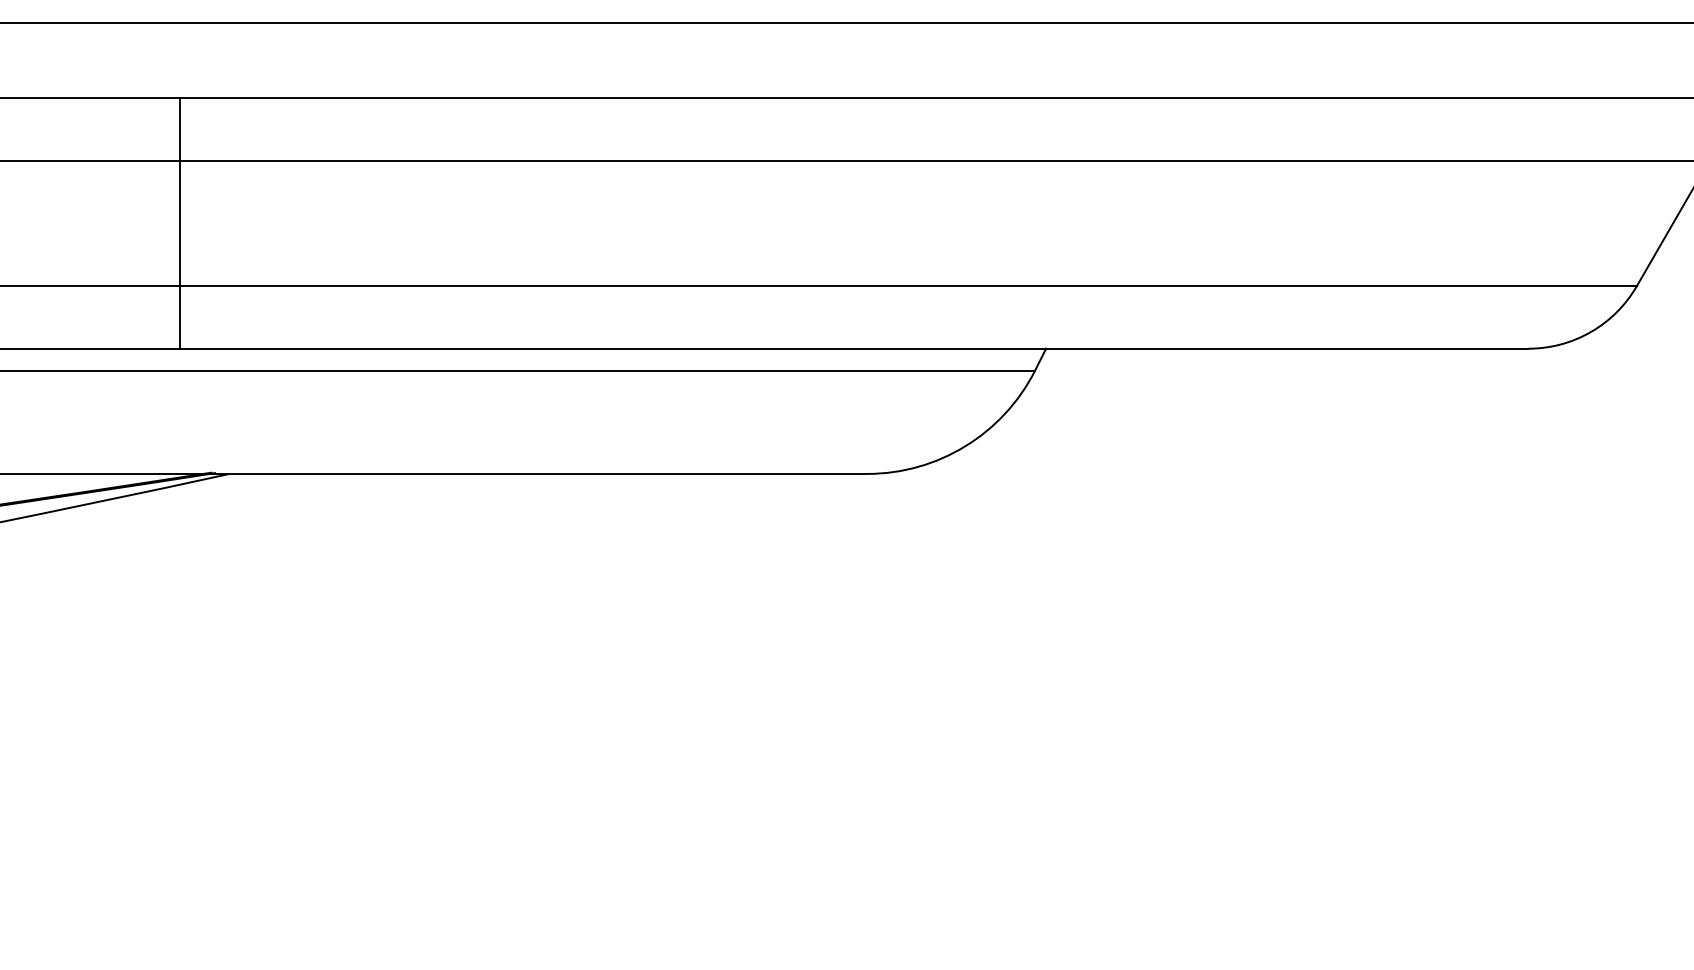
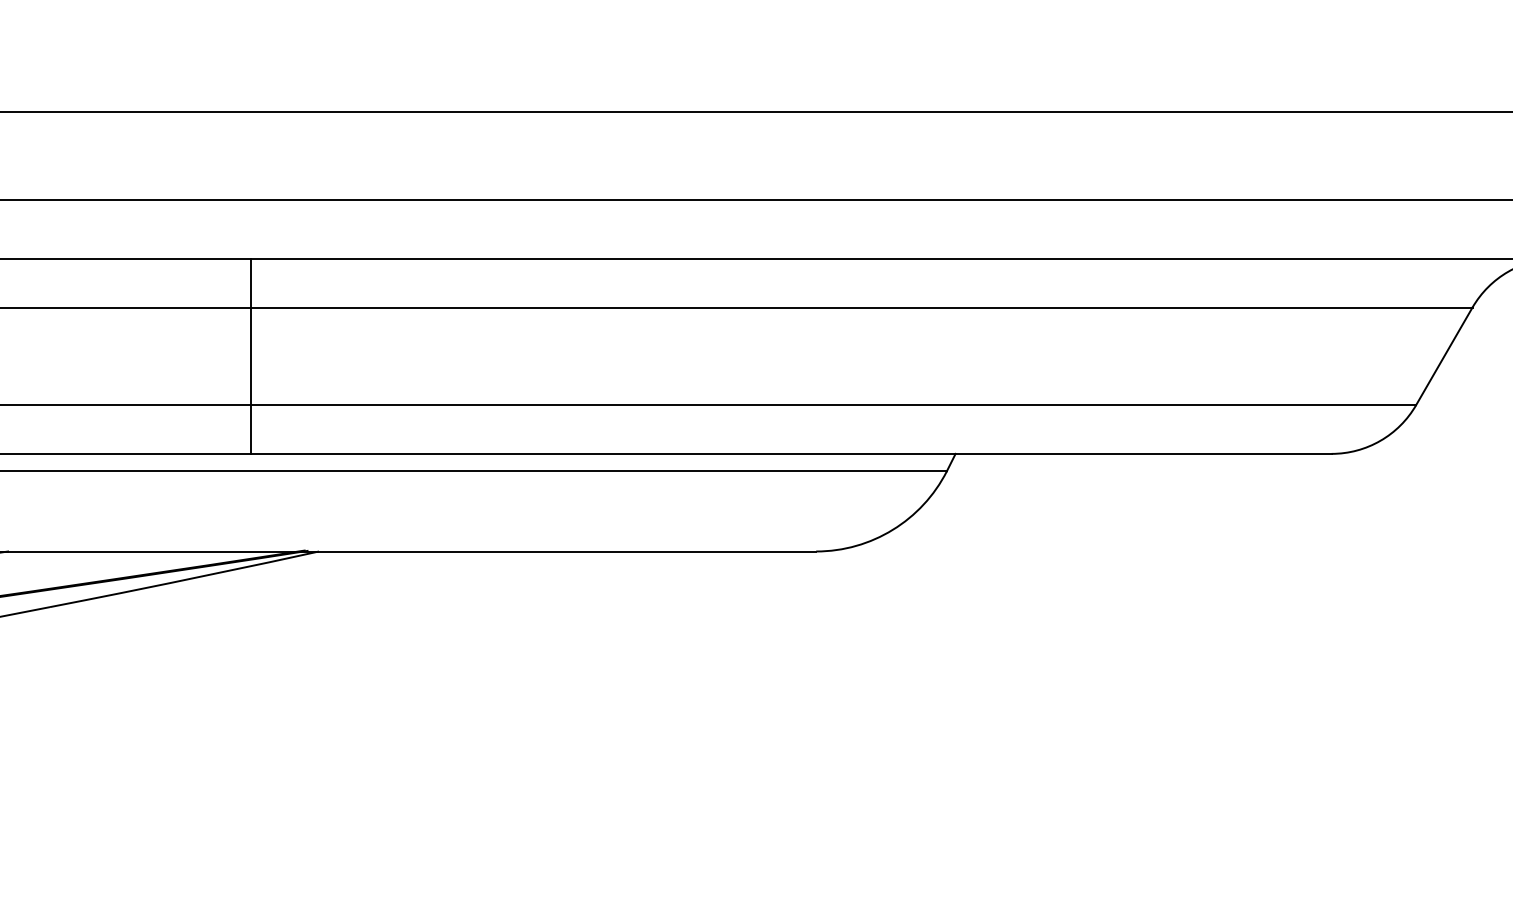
line: (180, 222) -> (250, 355), moved

